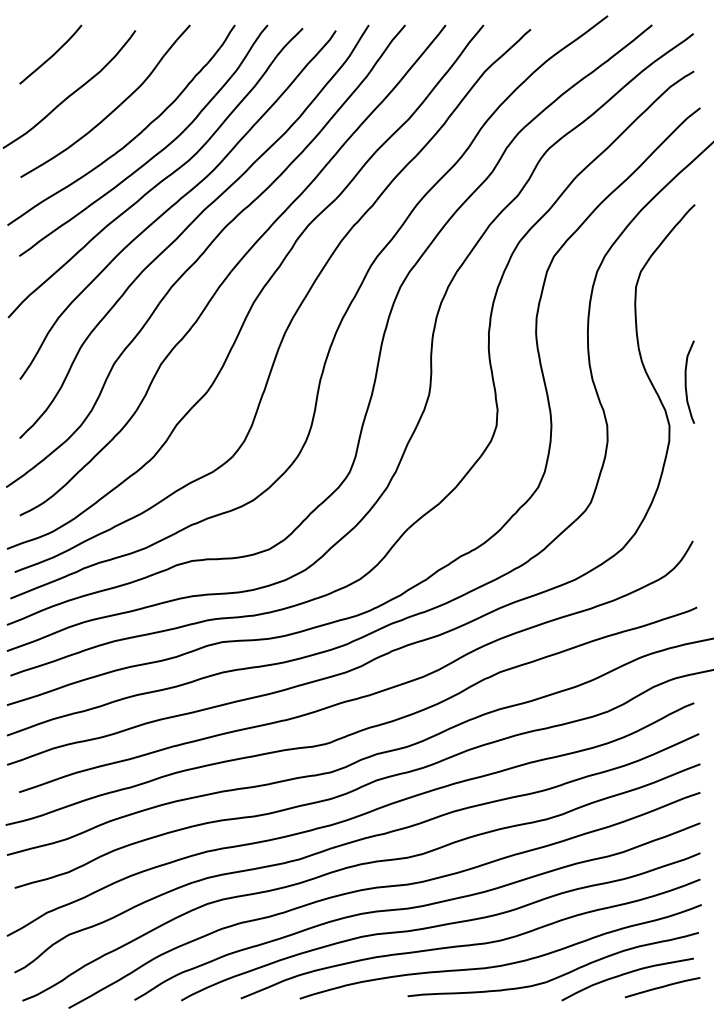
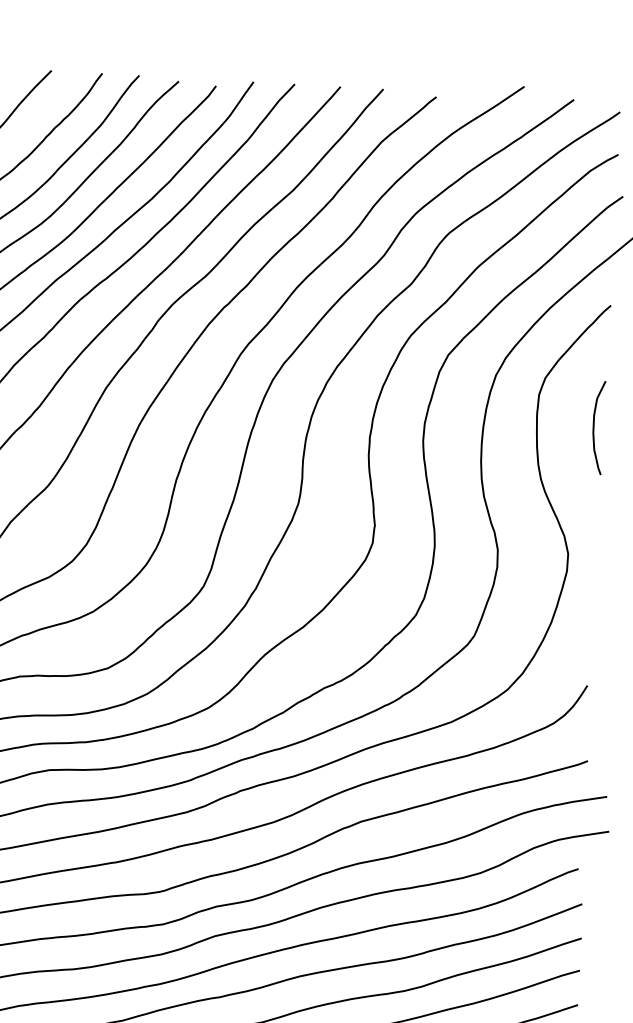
curve: (686, 381) -> (594, 426), moved

